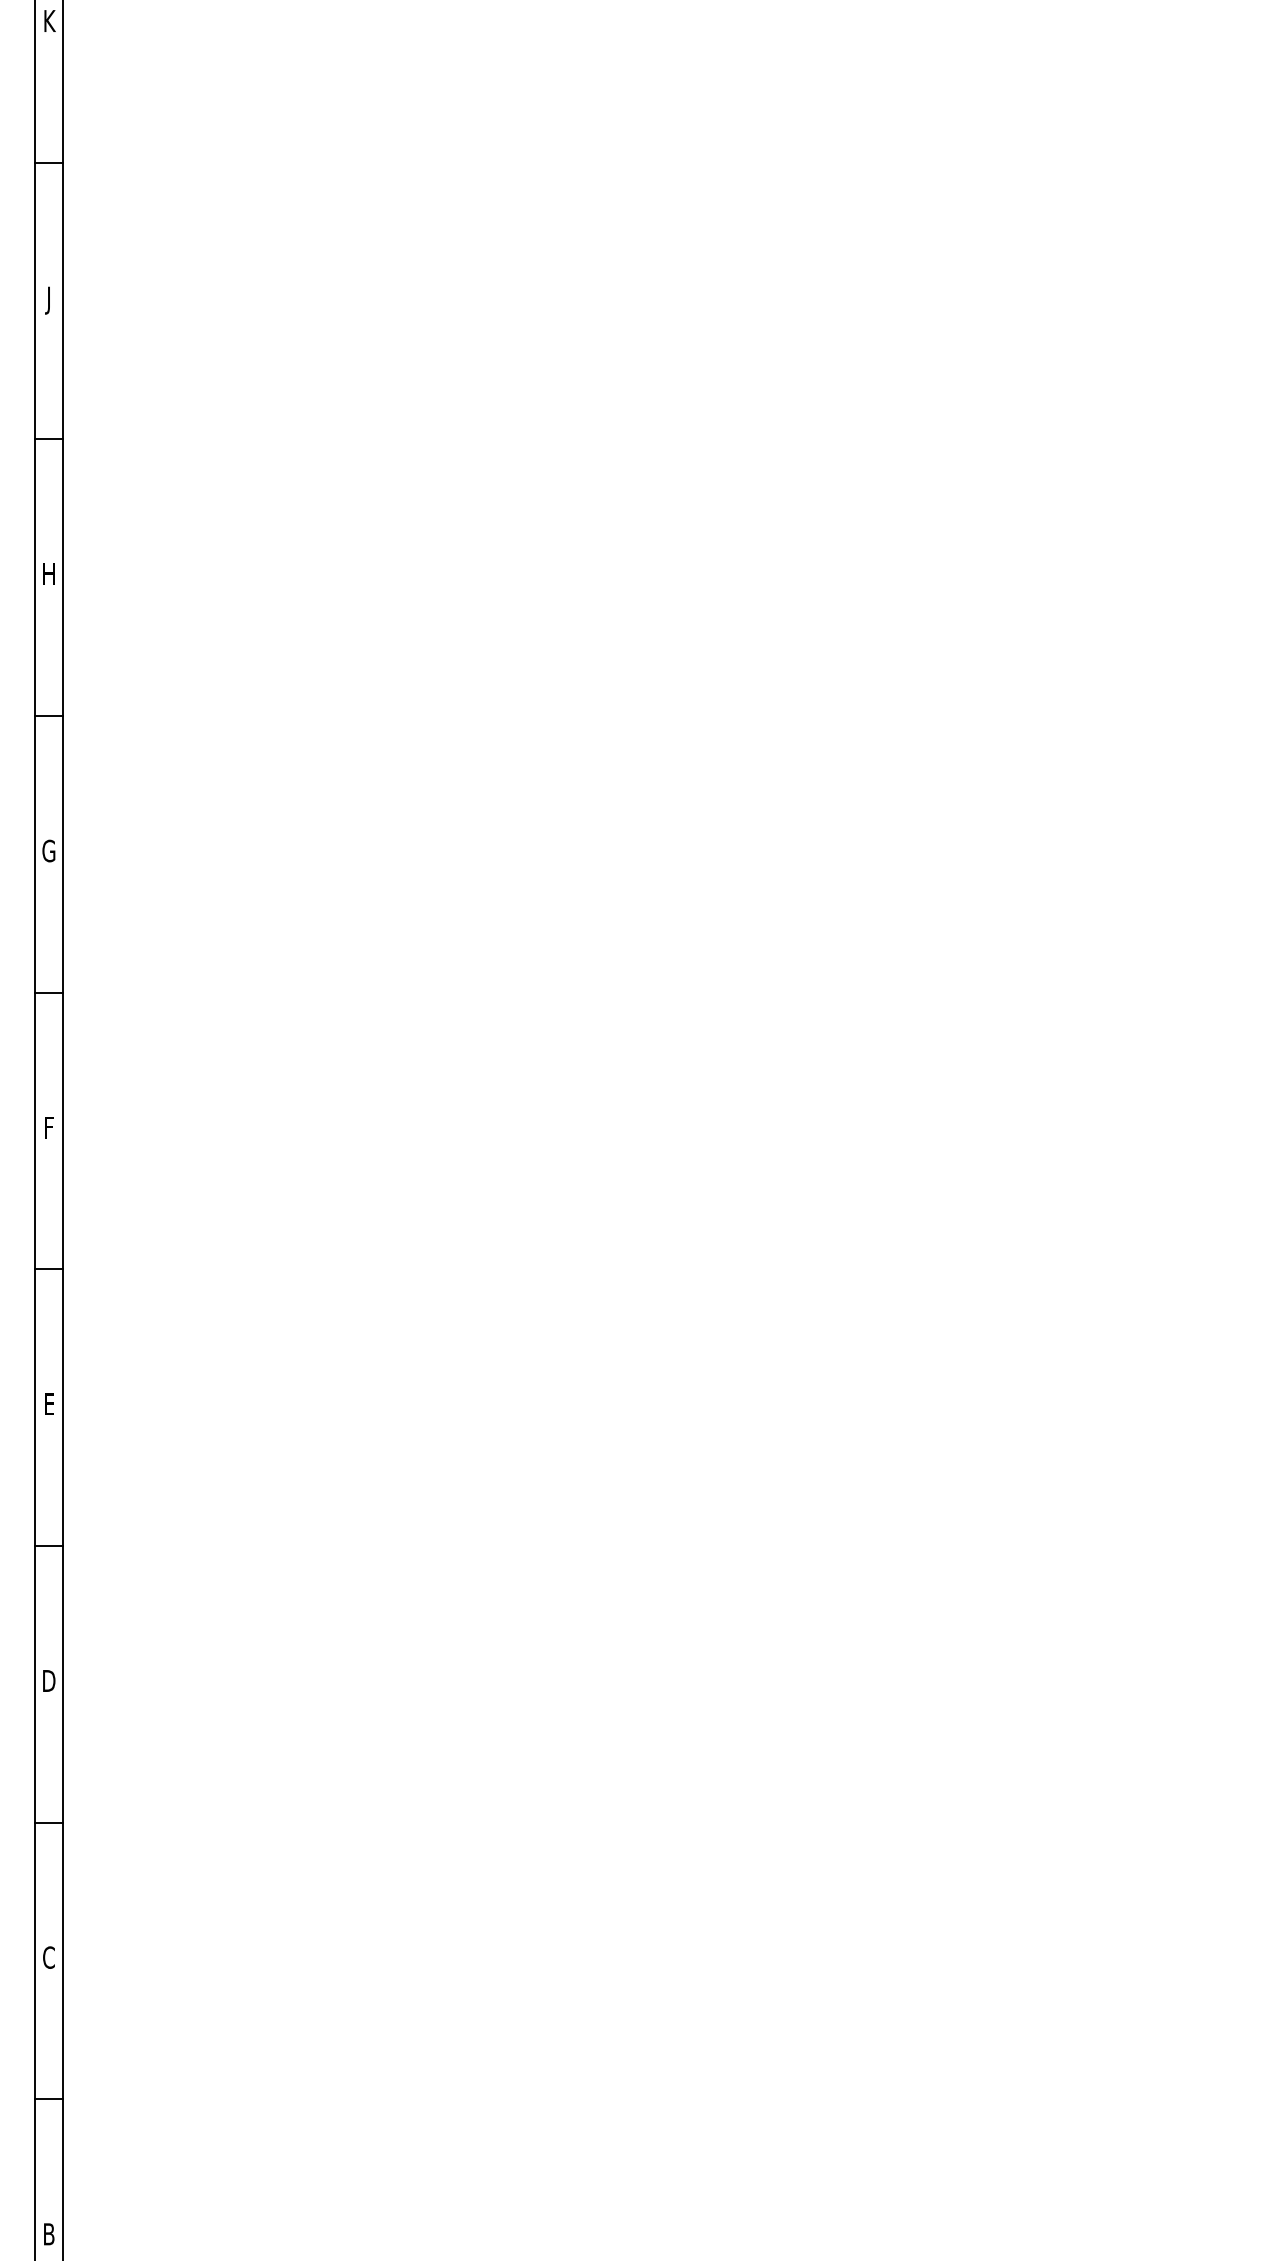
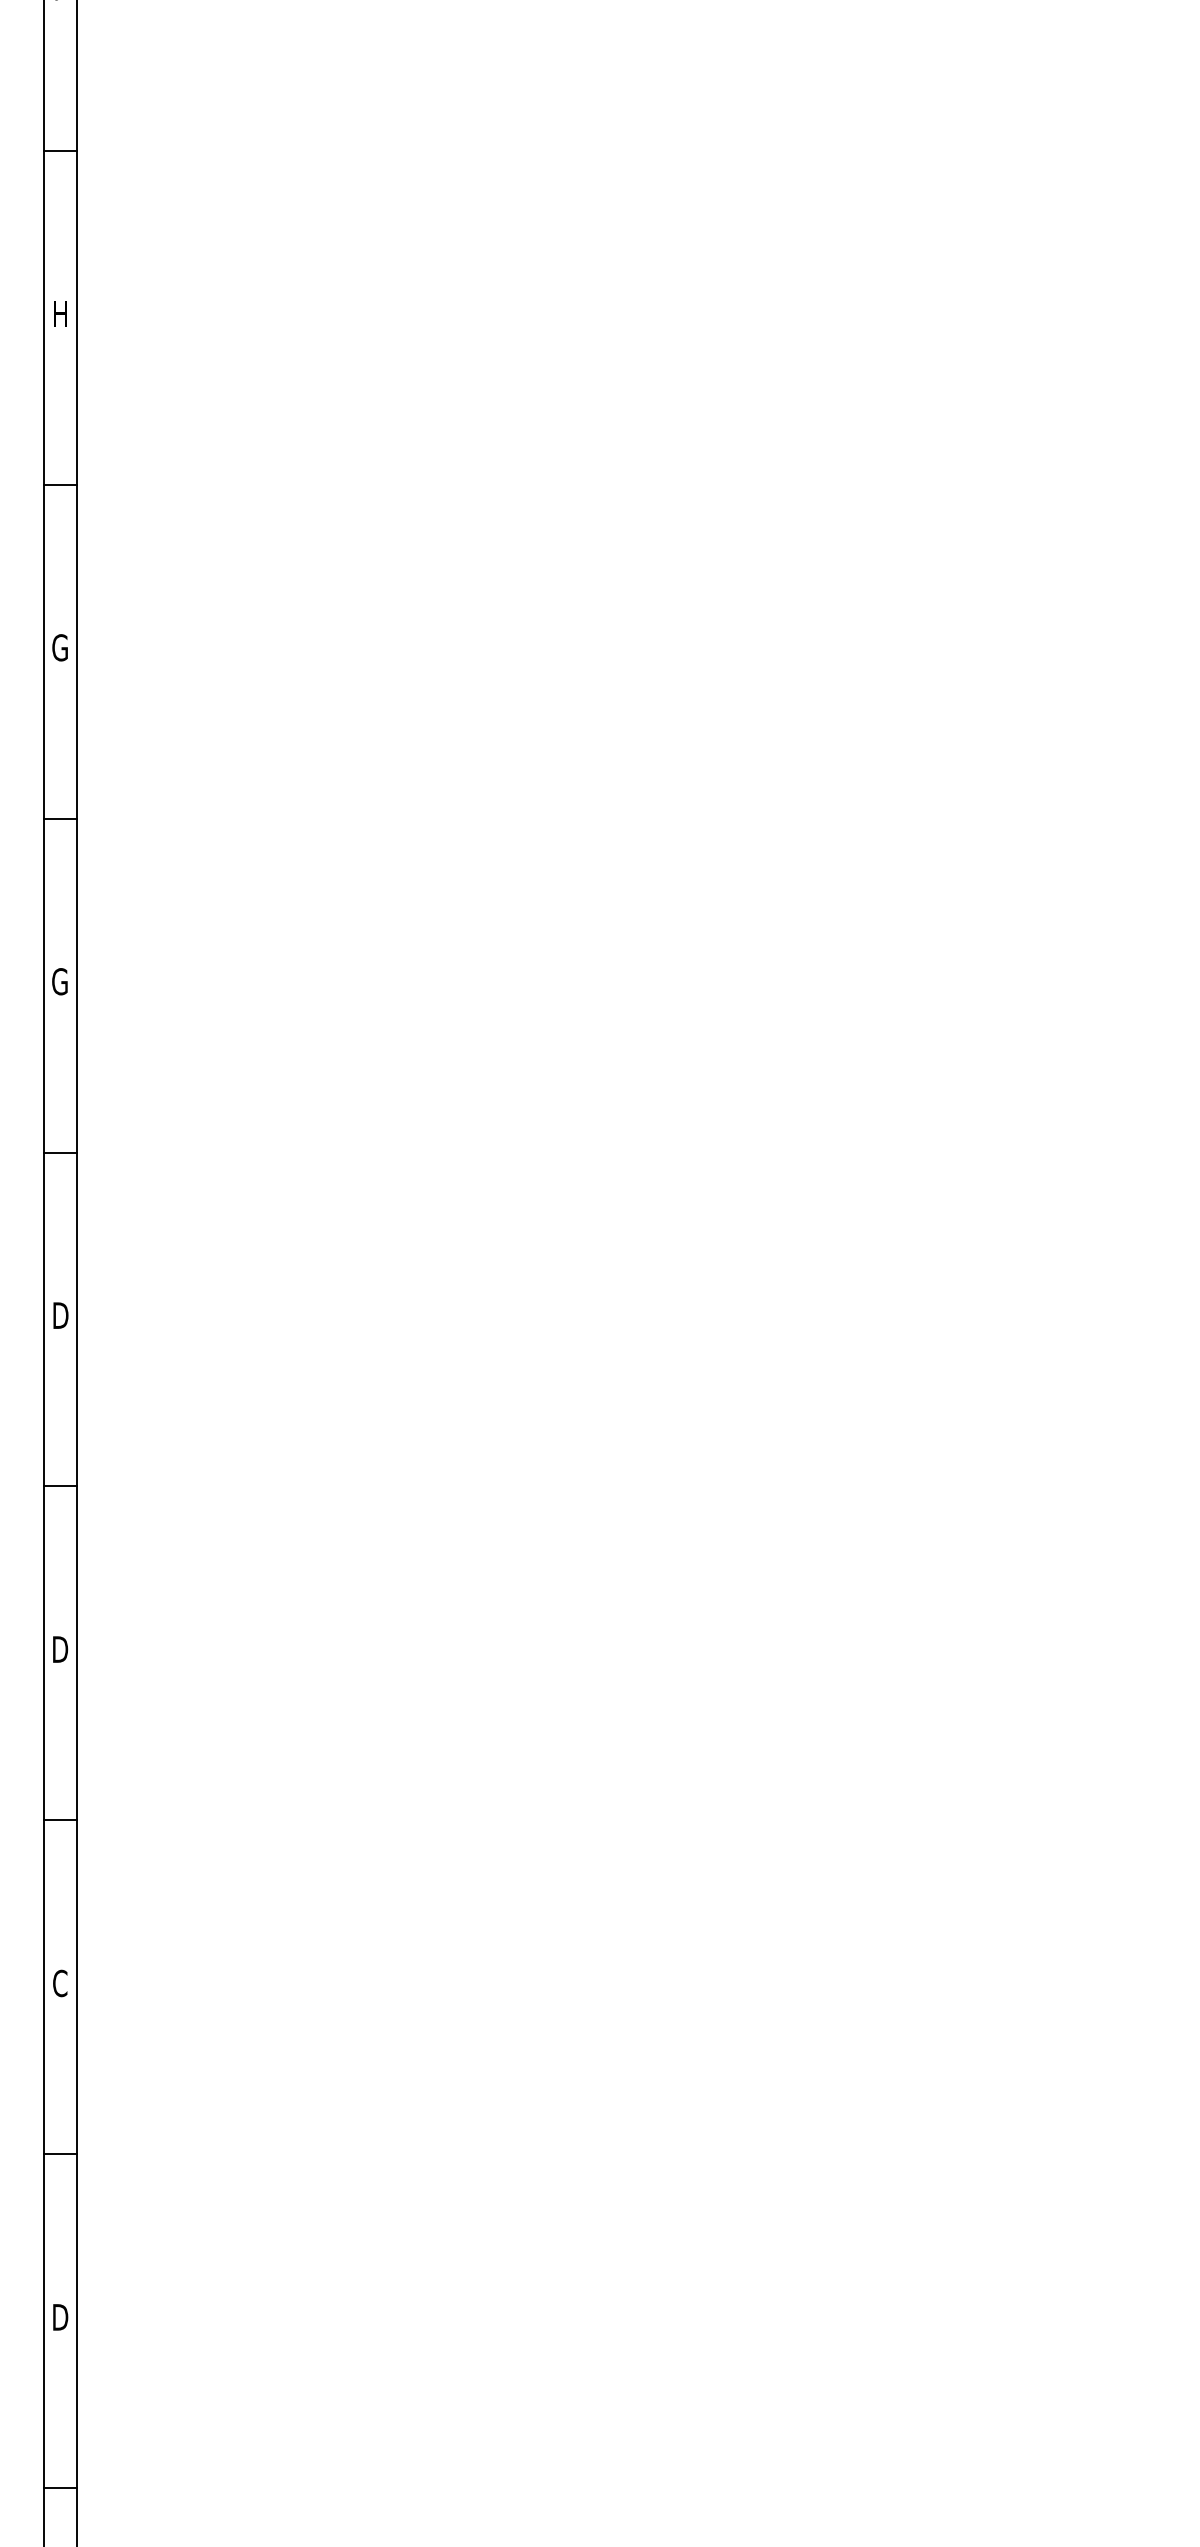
text: (48, 1127) -> (59, 981), F -> G
text: (49, 1404) -> (60, 1315), E -> D
text: (49, 2234) -> (60, 2317), B -> D

